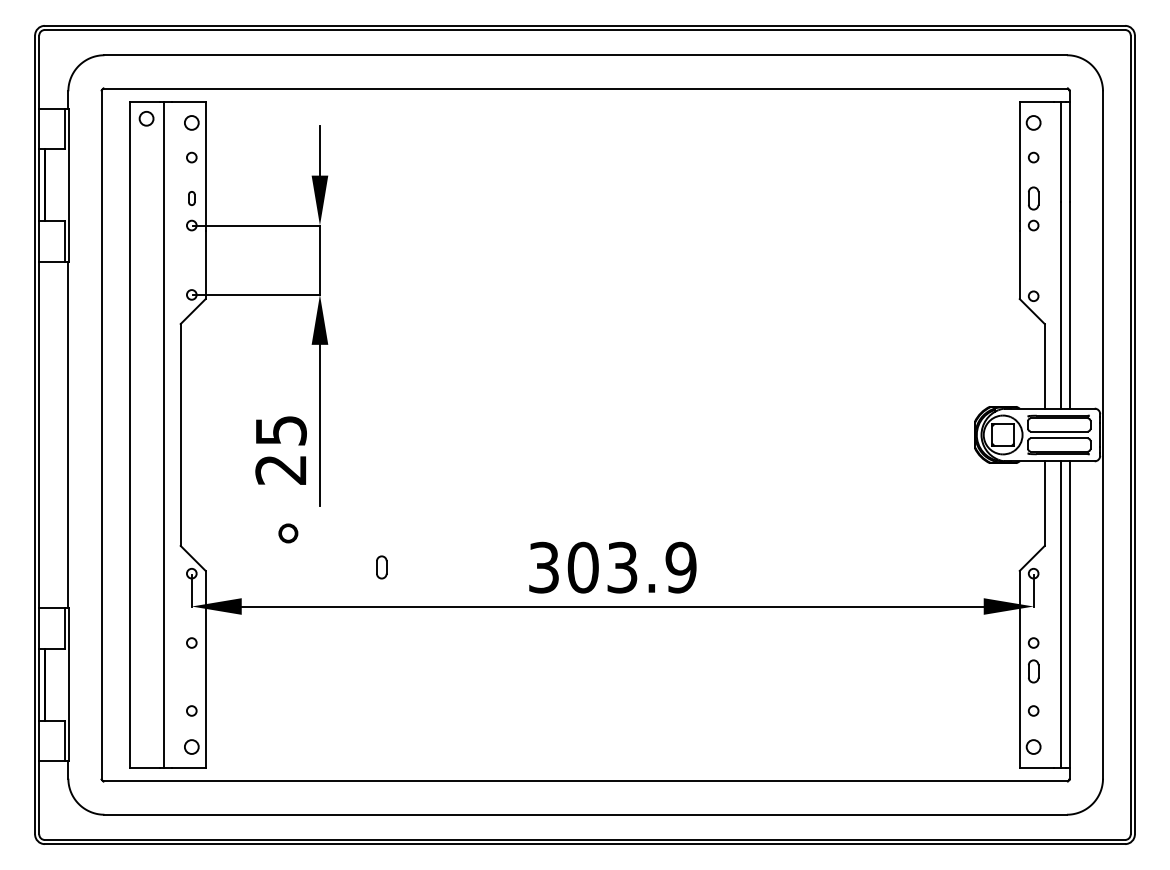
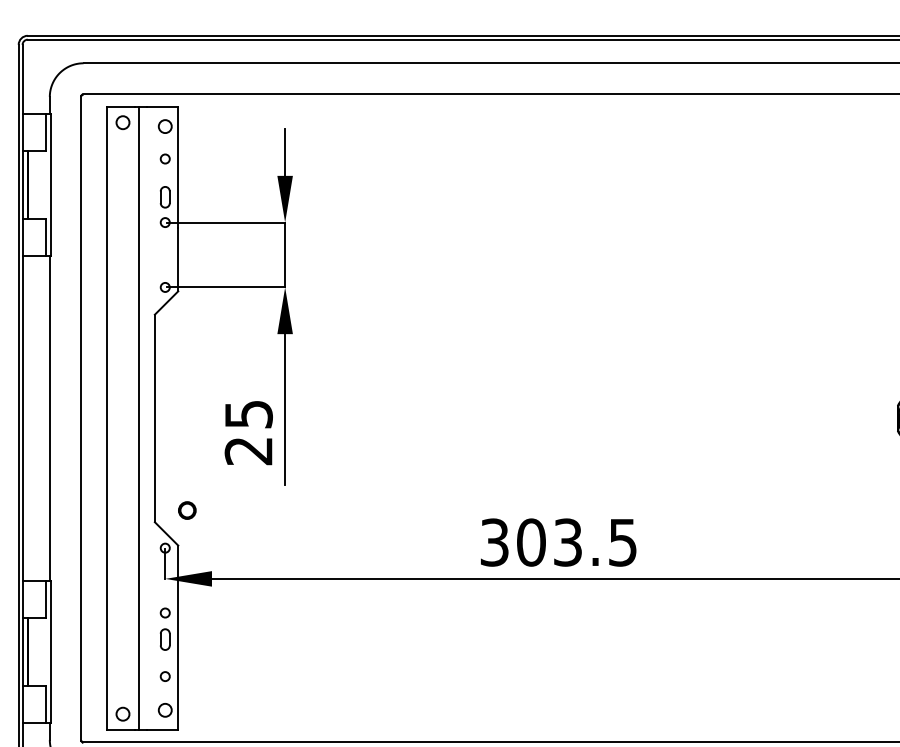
part: (191, 198) -> (164, 197), size x1.67
circle: (288, 533) -> (187, 510), moved
part: (381, 567) -> (164, 639), moved
text: (680, 567) -> (622, 542), 303.9 -> 303.5
circle: (146, 750) -> (122, 713), added

